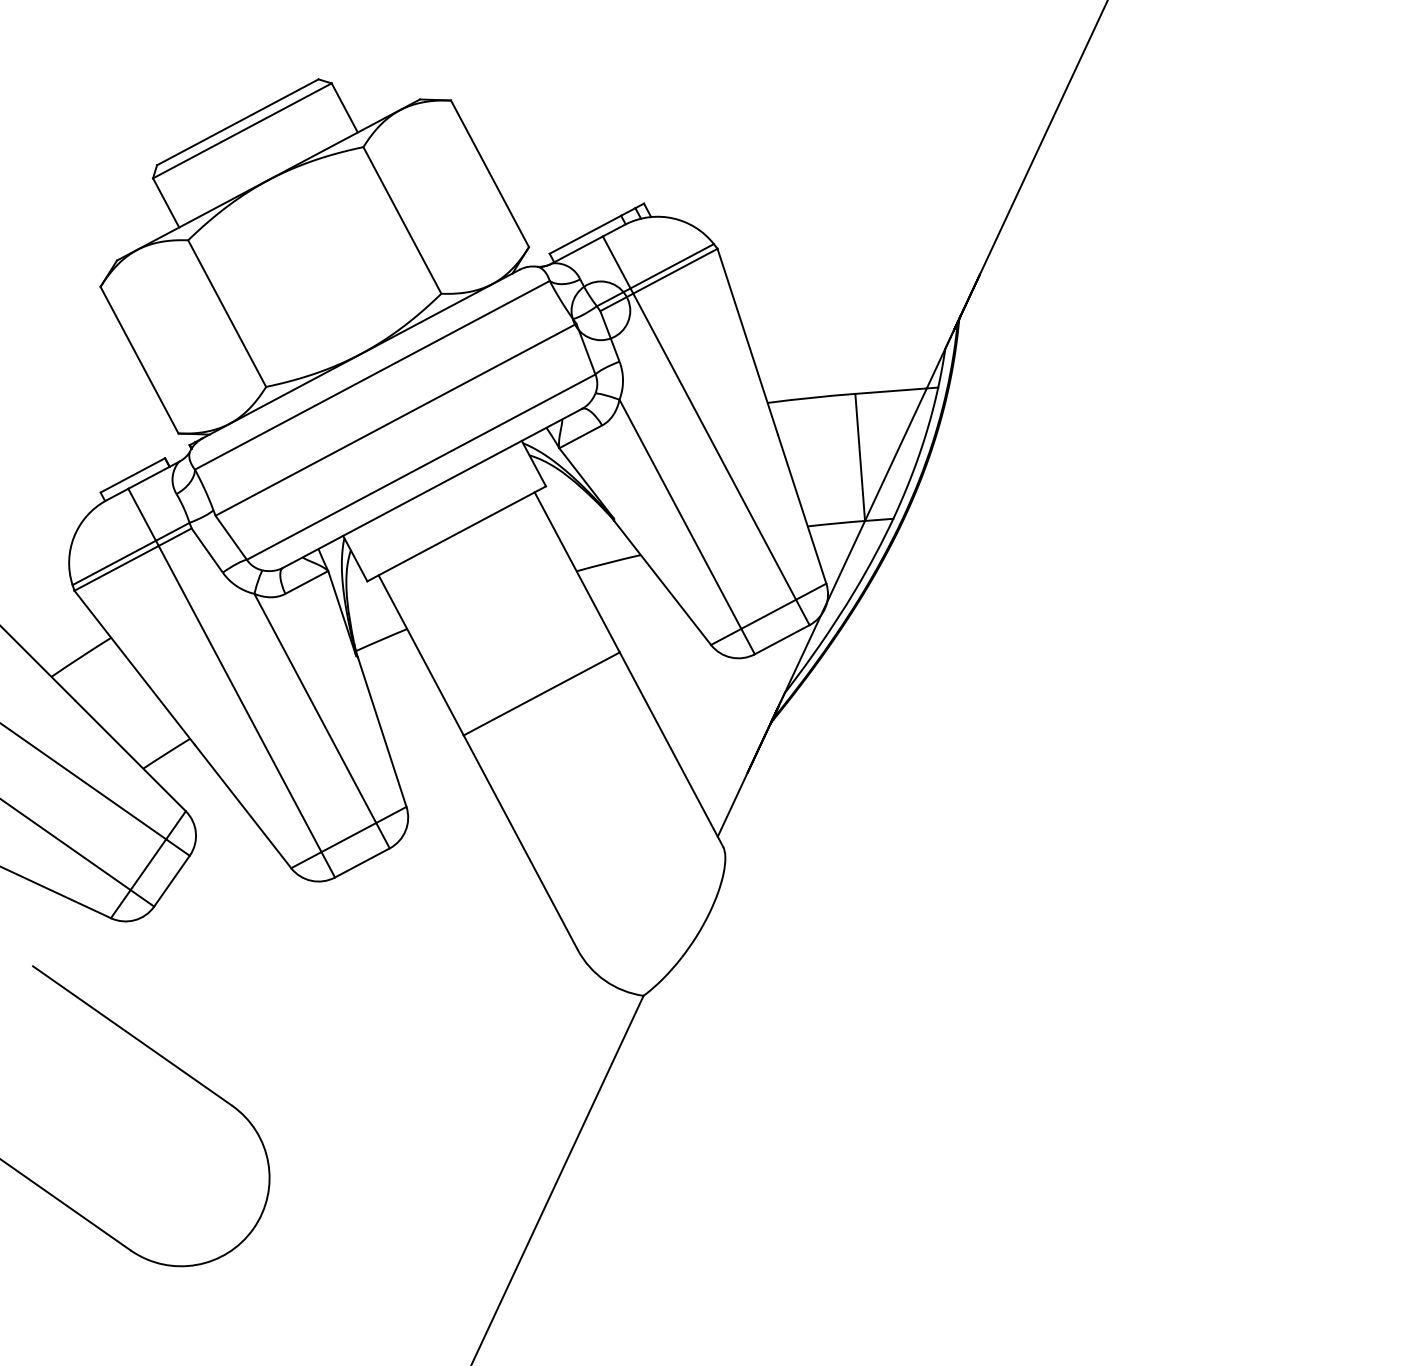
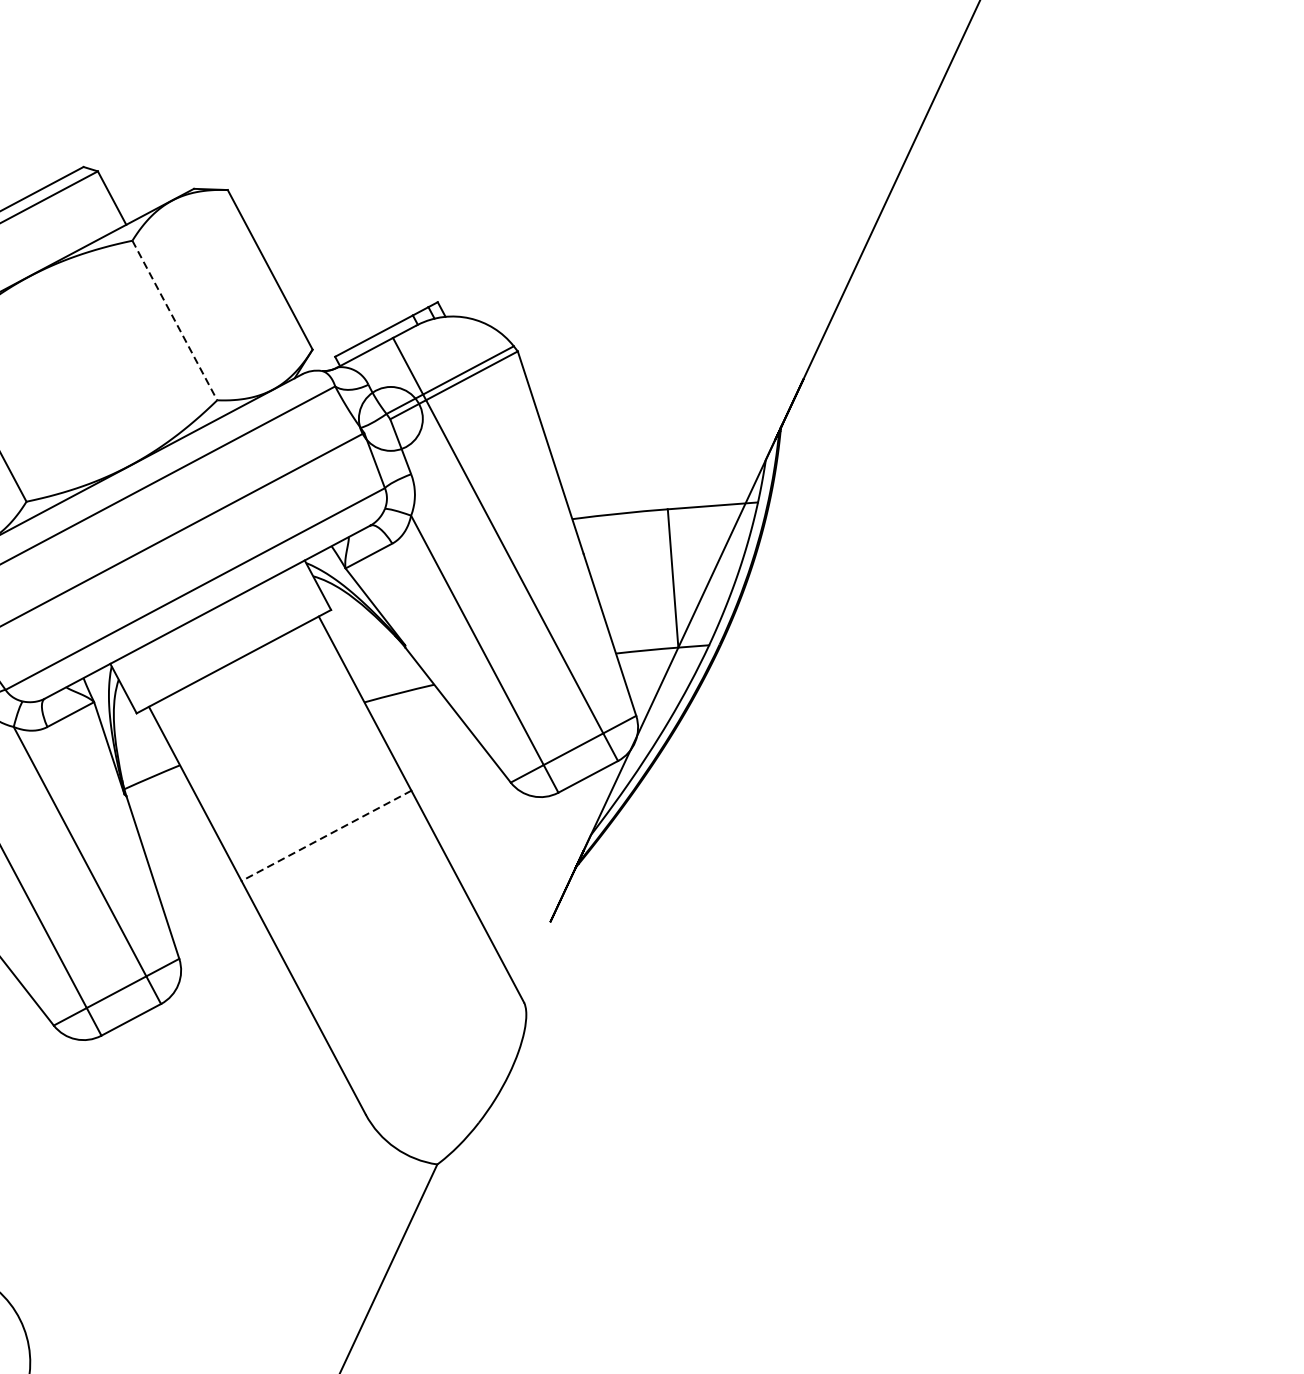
line: (402, 220) -> (174, 320), solid -> dashed
line: (541, 694) -> (326, 836), solid -> dashed
line: (743, 779) -> (546, 929), removed

